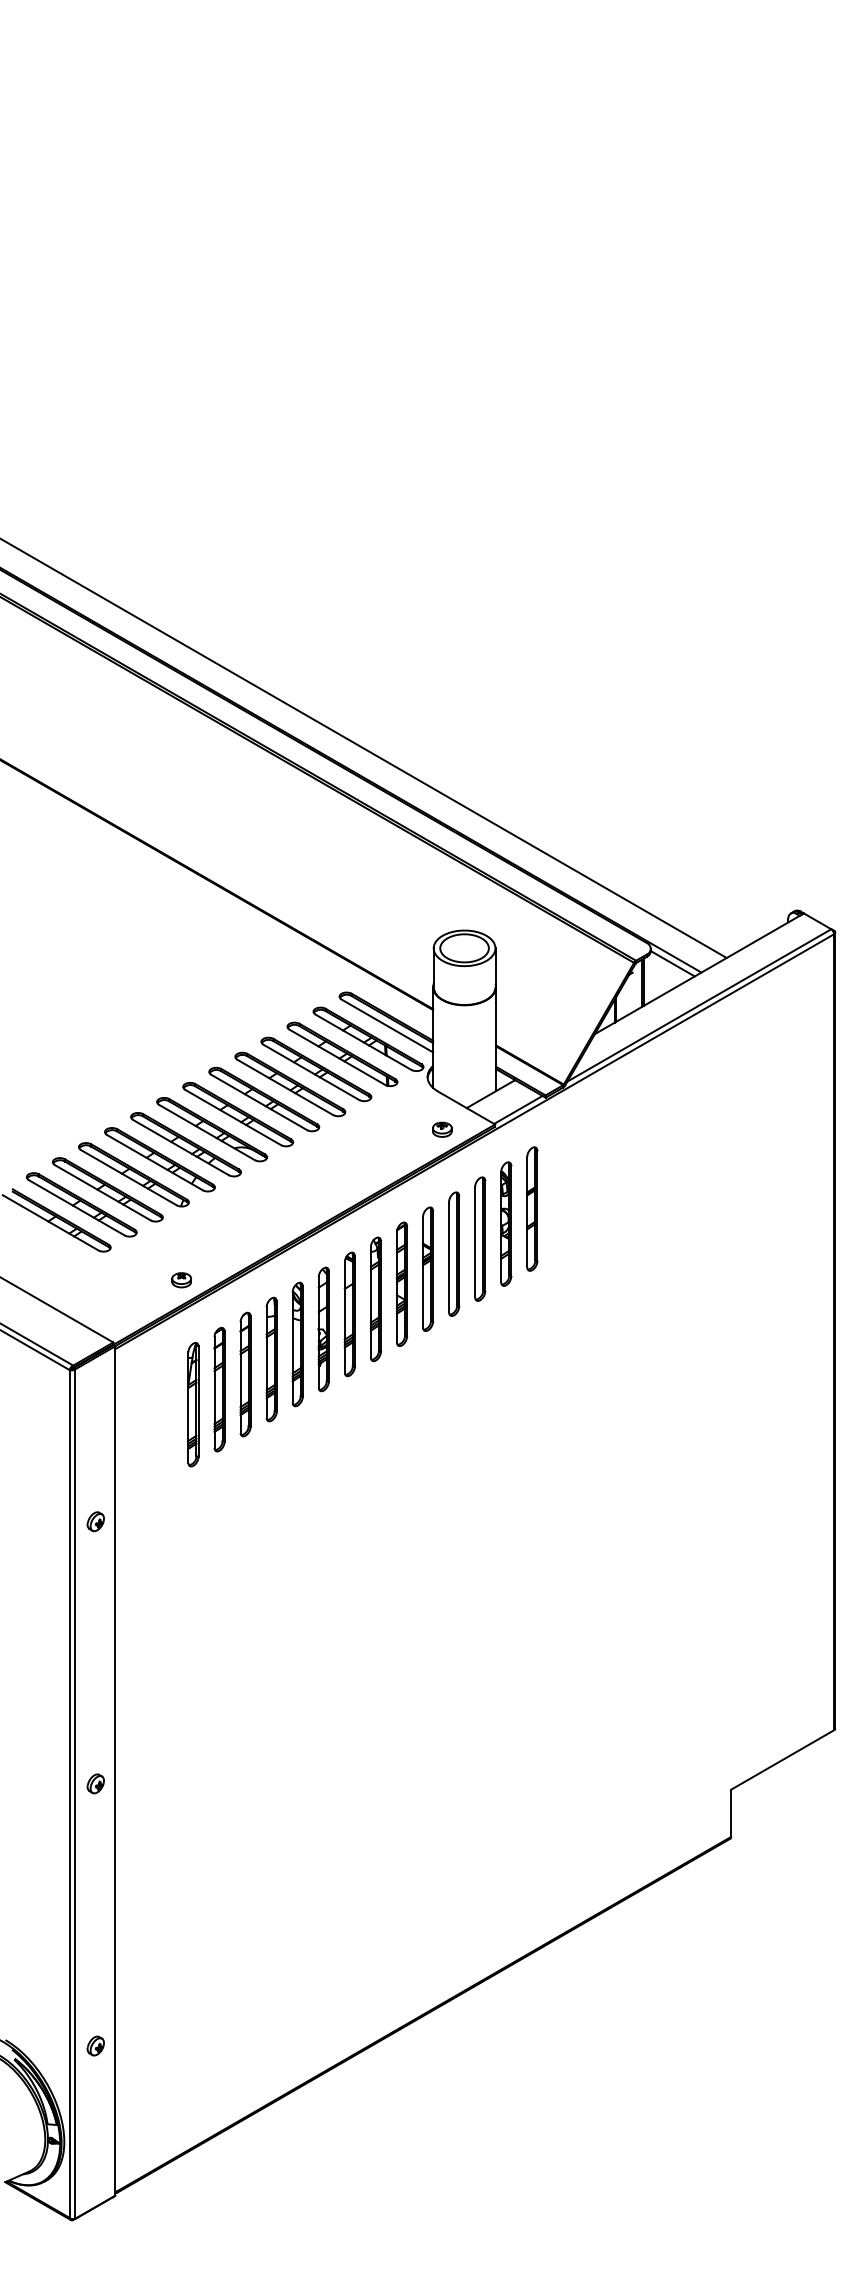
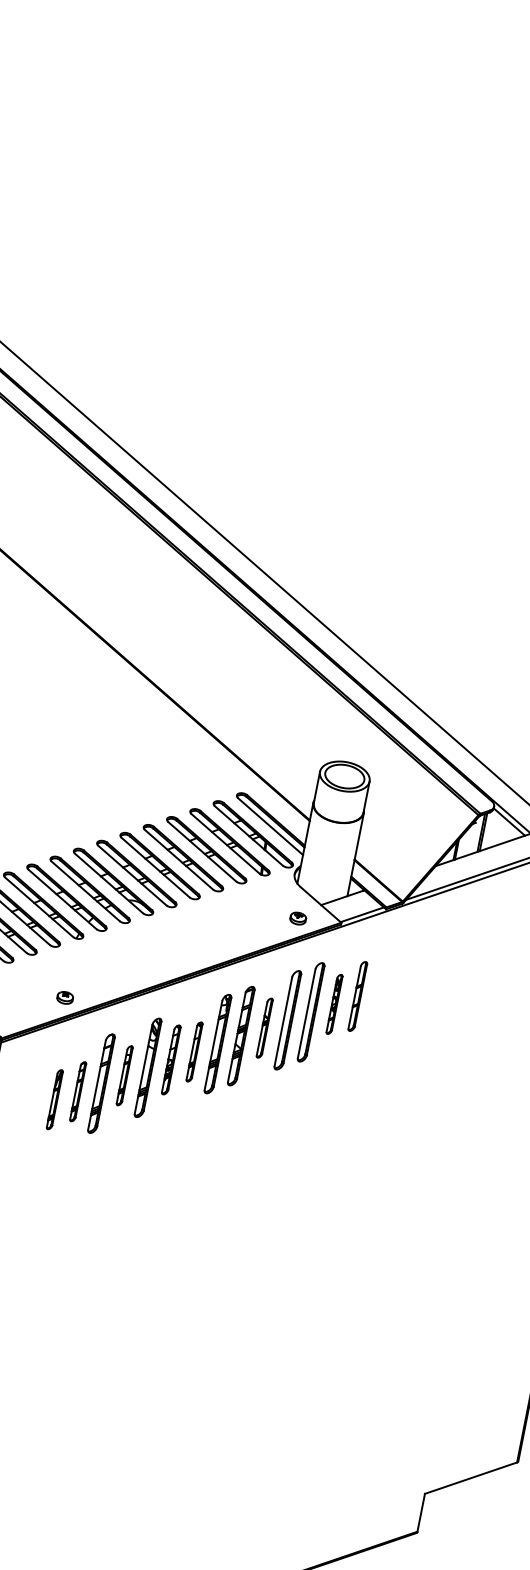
part: (532, 1208) -> (357, 996), size x0.7
part: (506, 1223) -> (334, 1003), size x0.6
part: (428, 1268) -> (265, 1027), size x0.6
part: (349, 1314) -> (194, 1052), size x0.6
part: (323, 1329) -> (171, 1059), size x0.7
part: (271, 1359) -> (124, 1075), size x0.6
part: (219, 1389) -> (78, 1091), size x0.6
part: (193, 1404) -> (54, 1099), size x0.6

